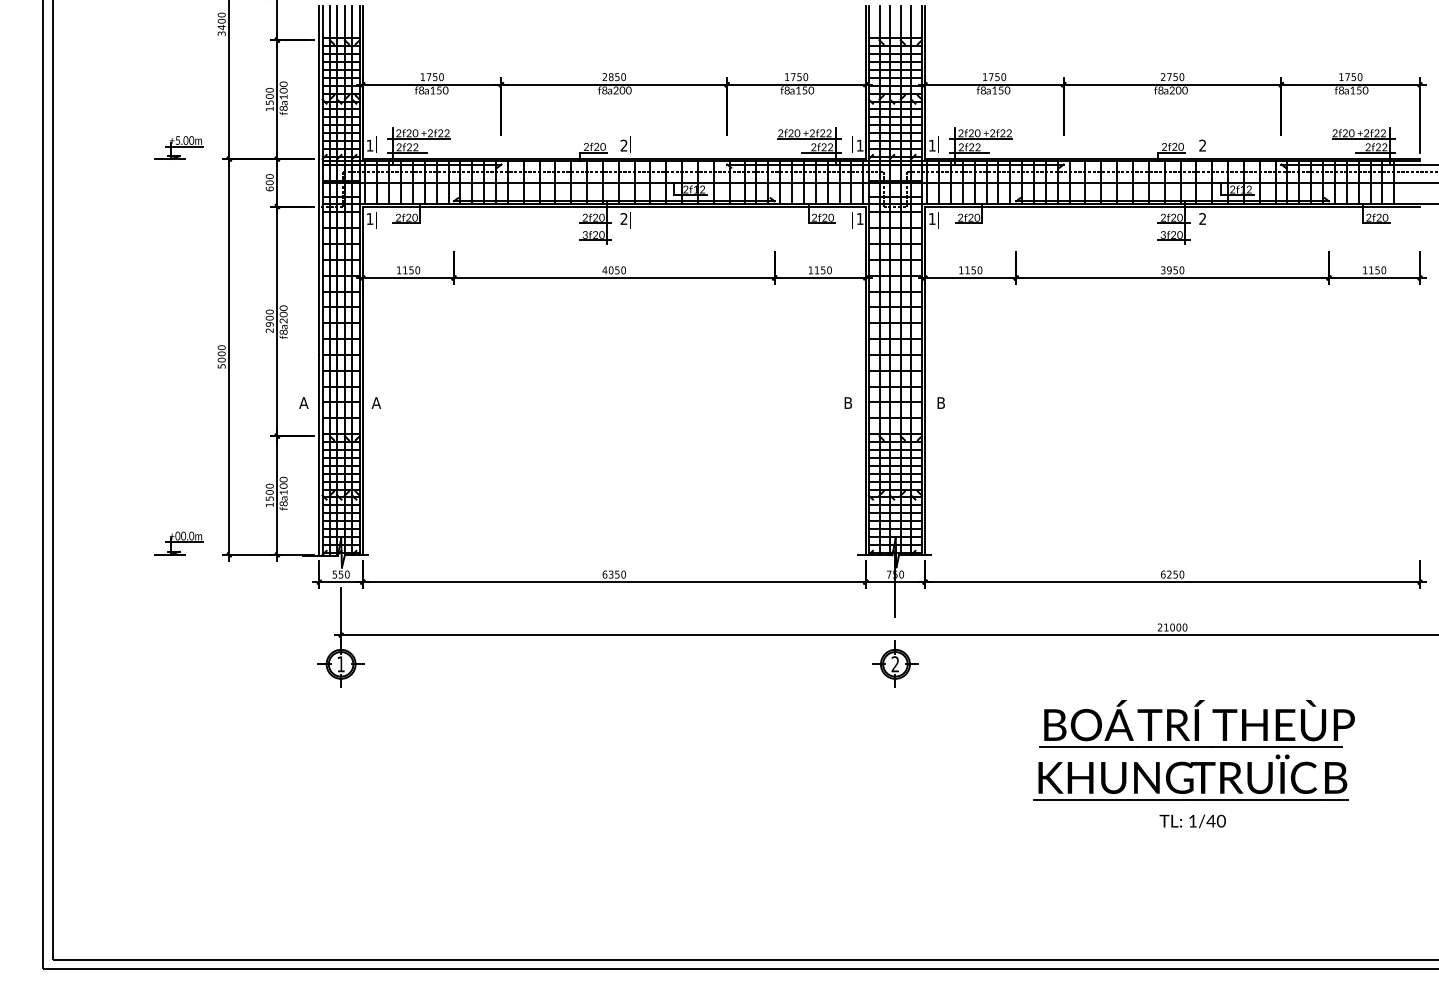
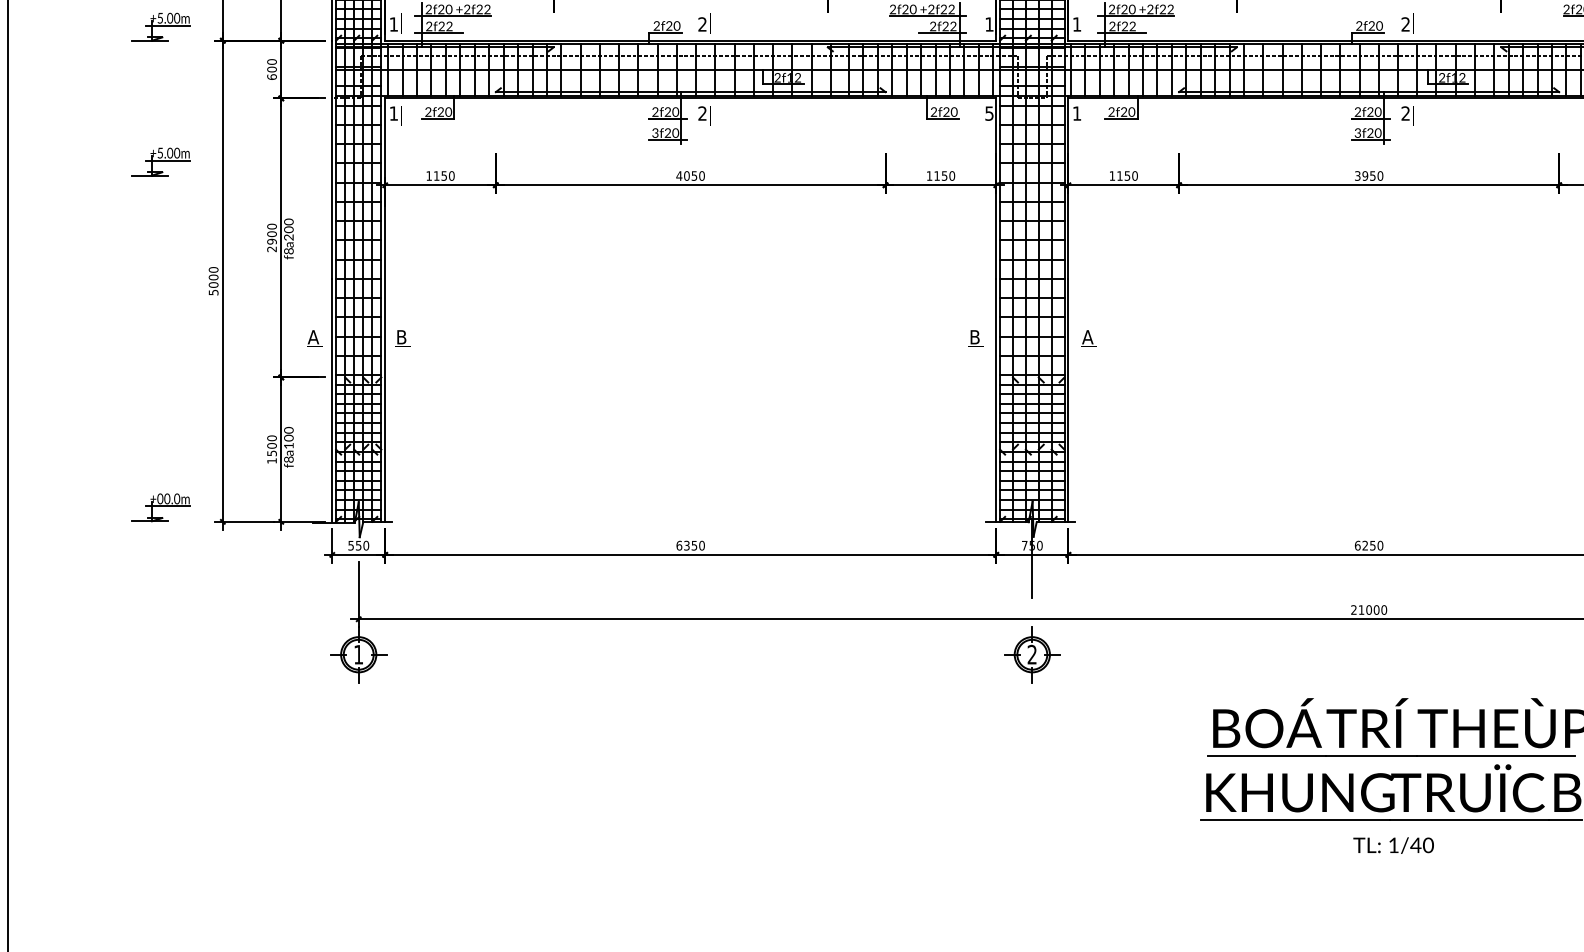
text: (859, 219) -> (988, 114), 1 -> 5
part: (178, 258) -> (161, 161), added
text: (375, 402) -> (400, 336), A -> B
text: (940, 402) -> (1087, 336), B -> A

